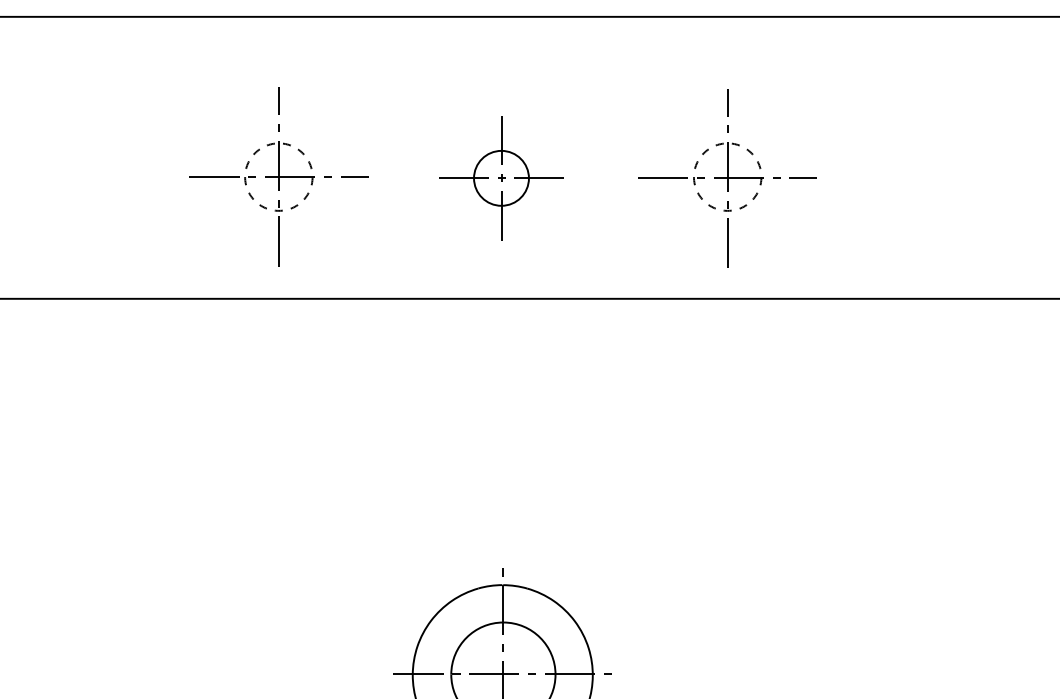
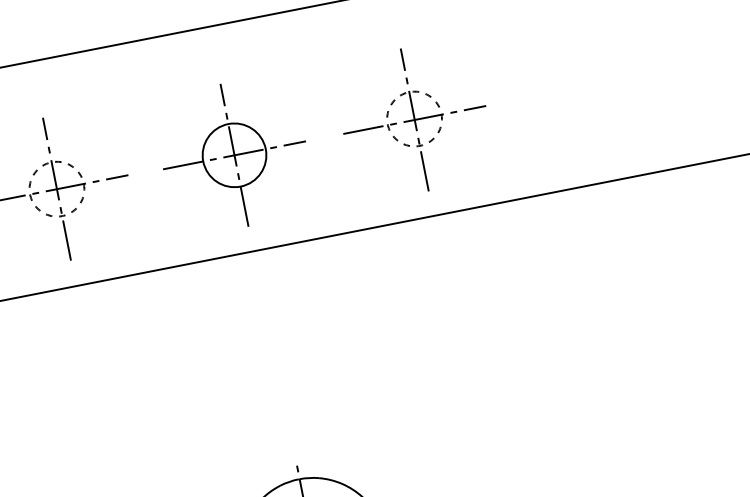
part: (501, 178) -> (234, 155), size x1.43

